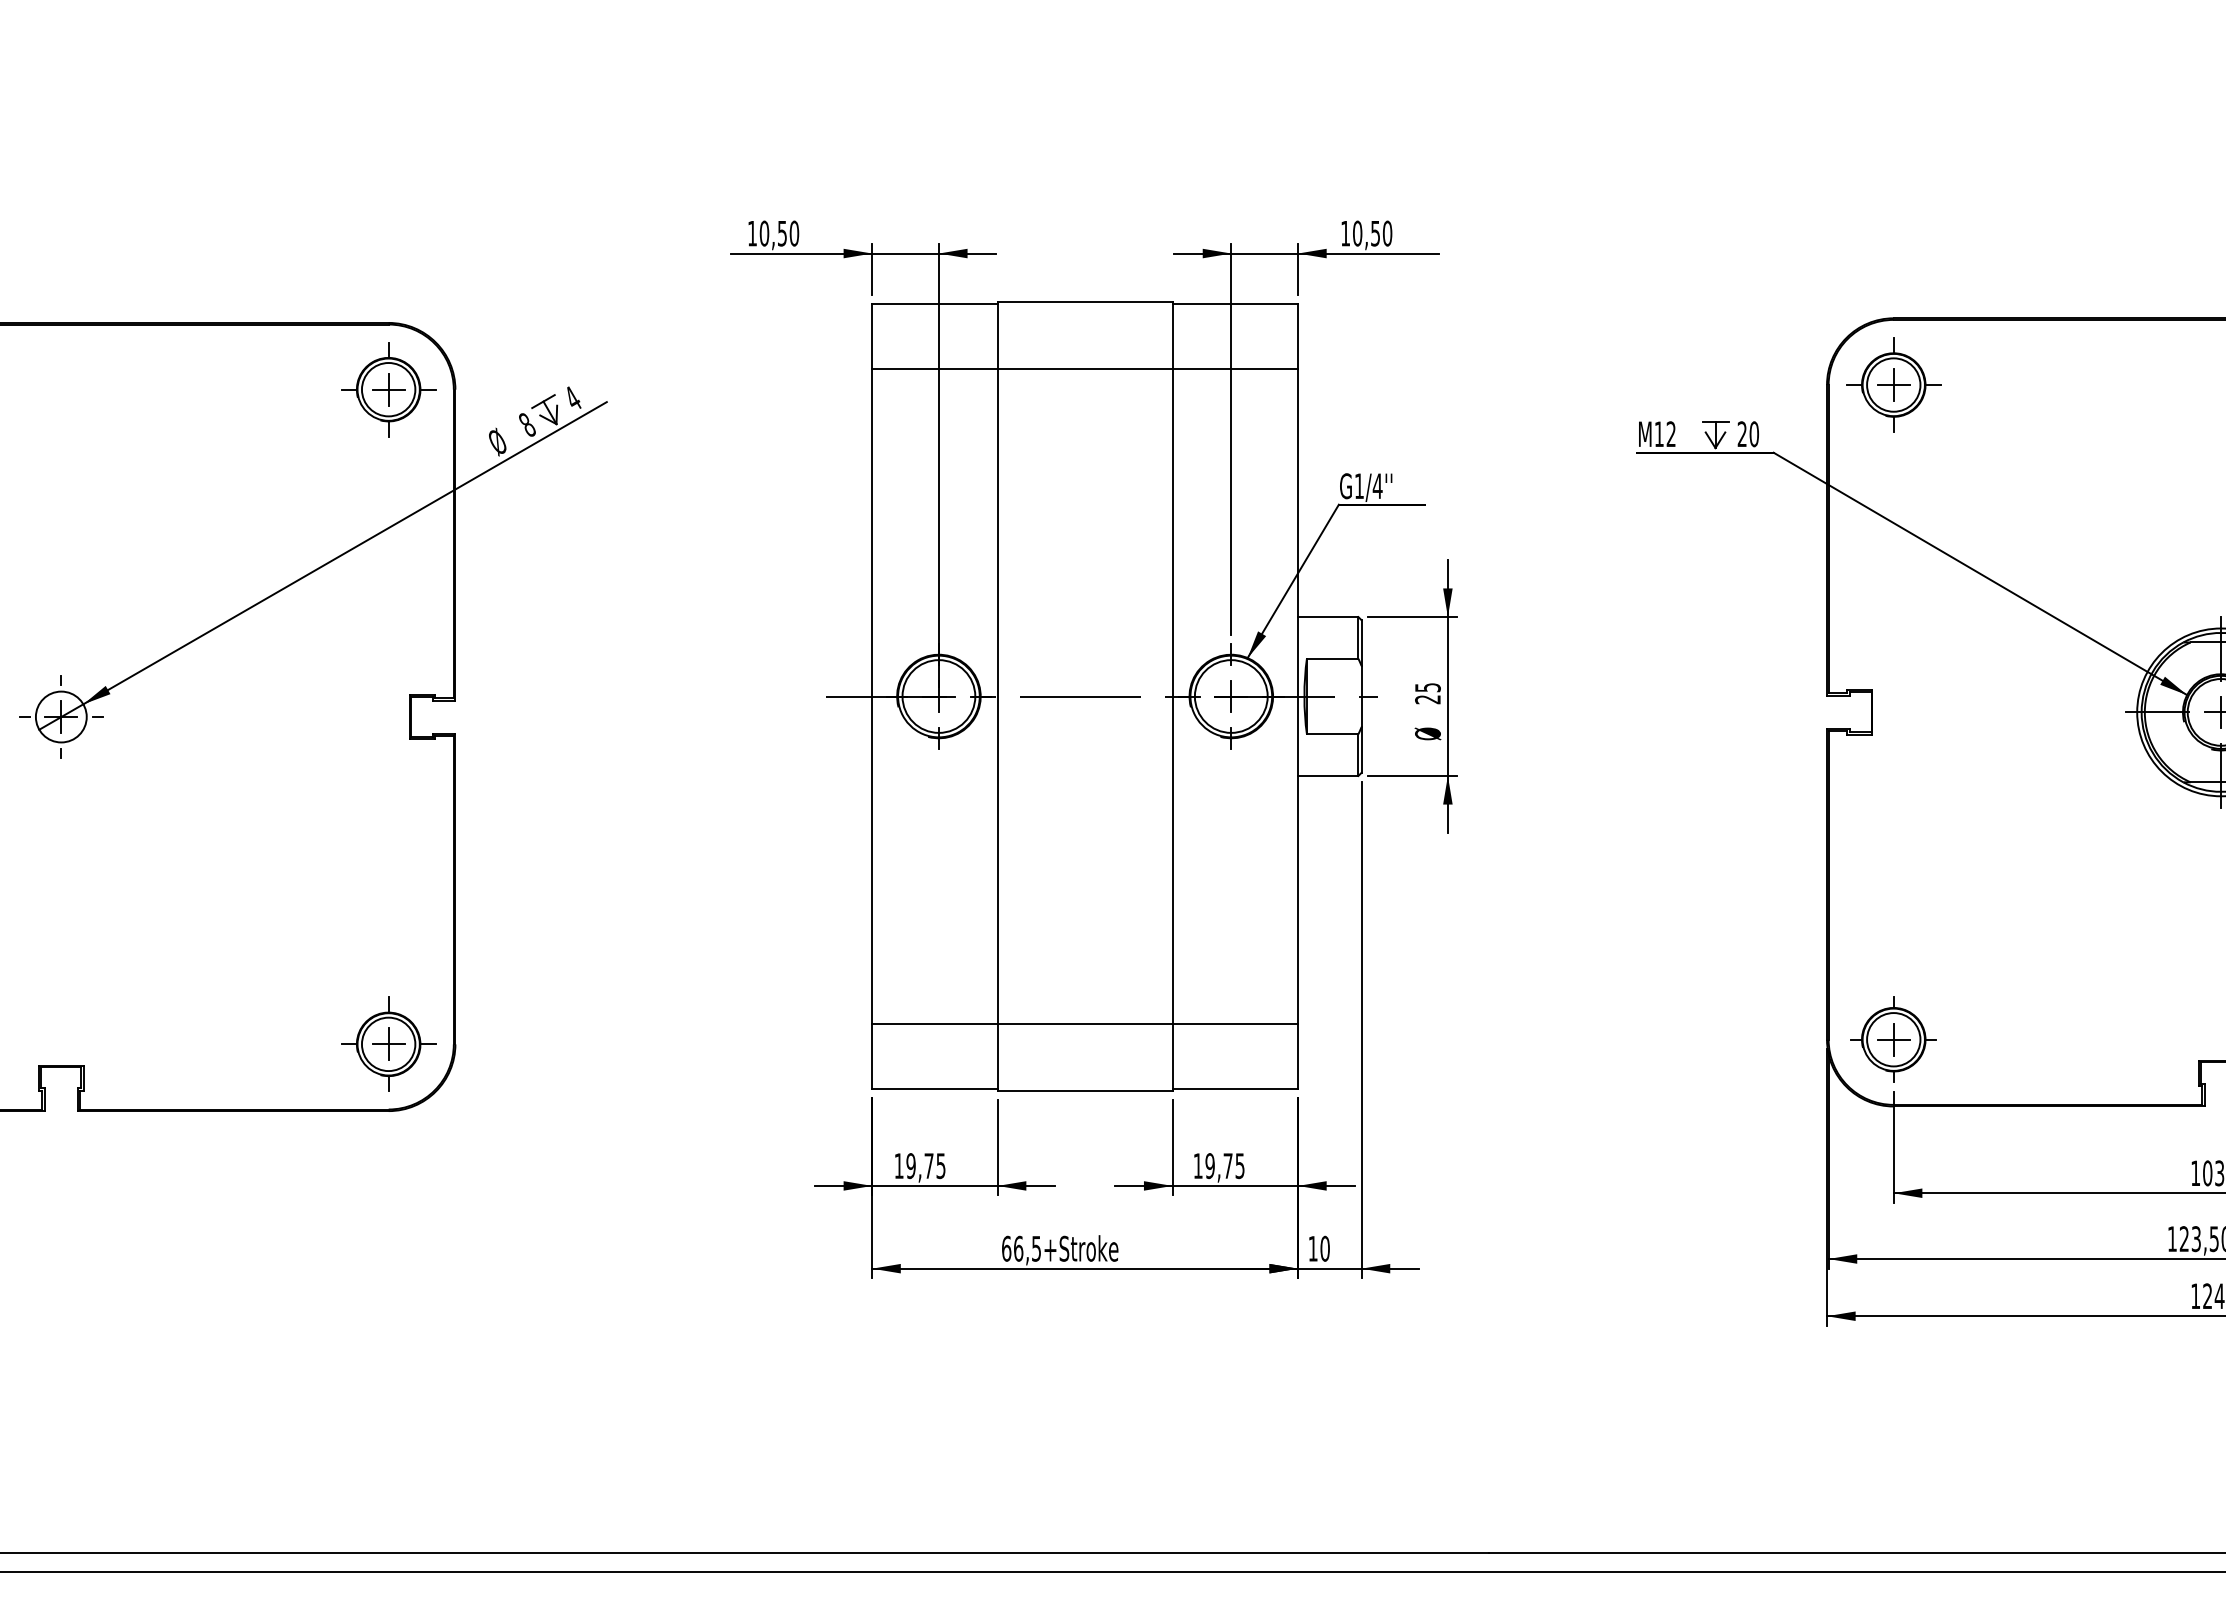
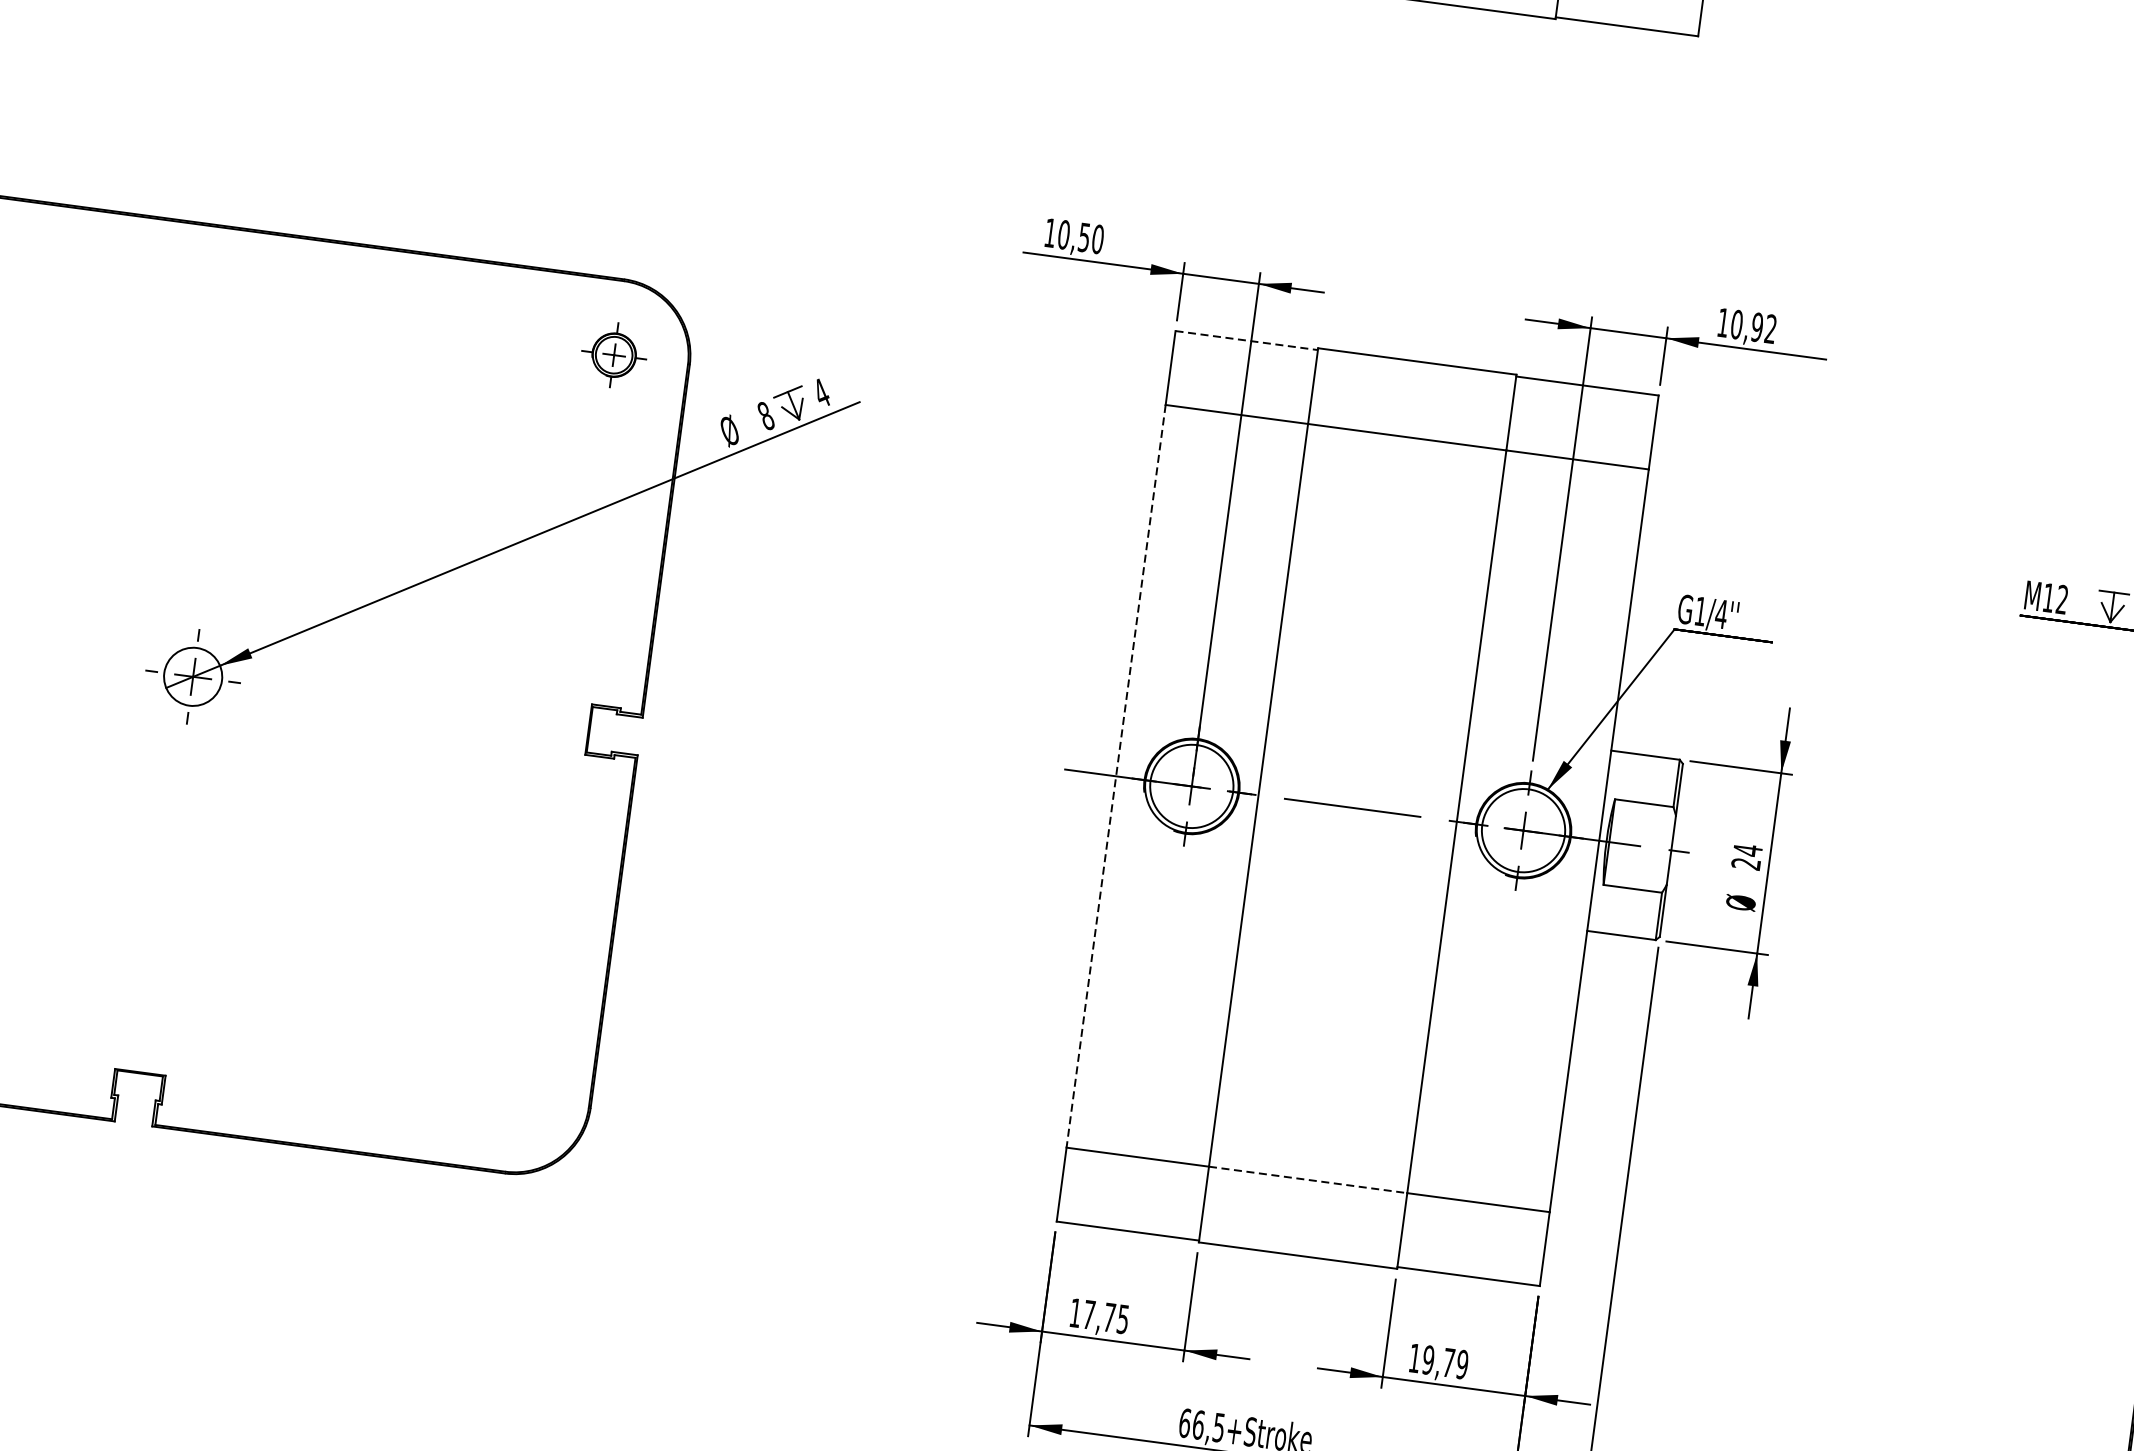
text: (1381, 233) -> (1764, 328), 10,50 -> 10,92
line: (934, 304) -> (1246, 341), solid -> dashed
part: (388, 389) -> (613, 354), size x0.6
text: (1427, 687) -> (1747, 850), 25 -> 24
line: (872, 697) -> (1116, 777), solid -> dashed
line: (1085, 1023) -> (1308, 1179), solid -> dashed
part: (388, 1043) -> (514, 1096), removed
text: (1239, 1165) -> (1461, 1363), 19,75 -> 19,79
text: (910, 1166) -> (1088, 1315), 19,75 -> 17,75

